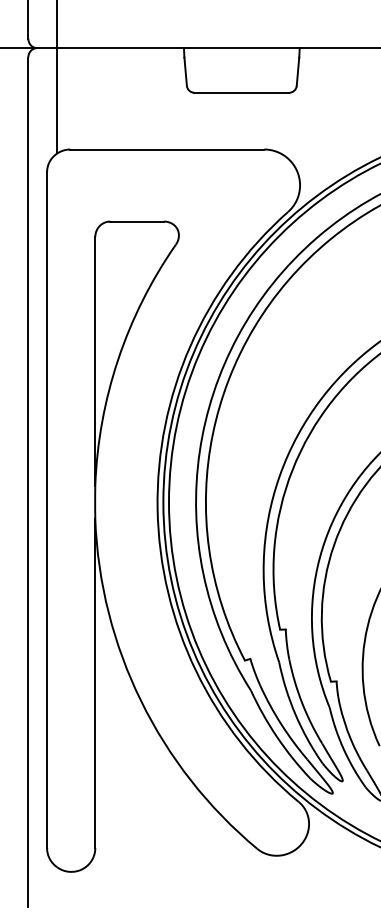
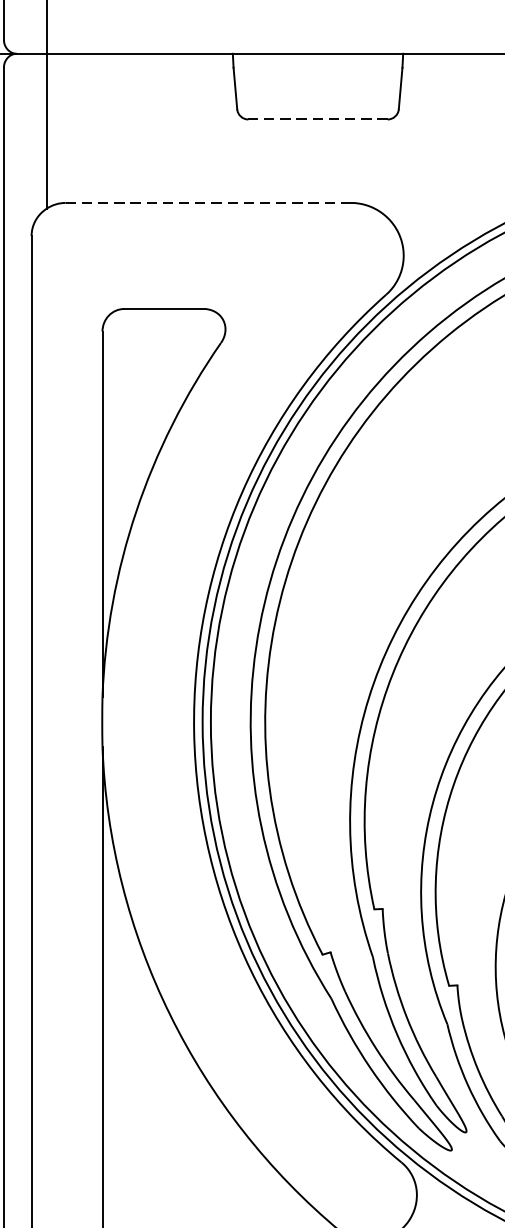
line: (241, 92) -> (317, 119), solid -> dashed
line: (167, 149) -> (208, 202), solid -> dashed

